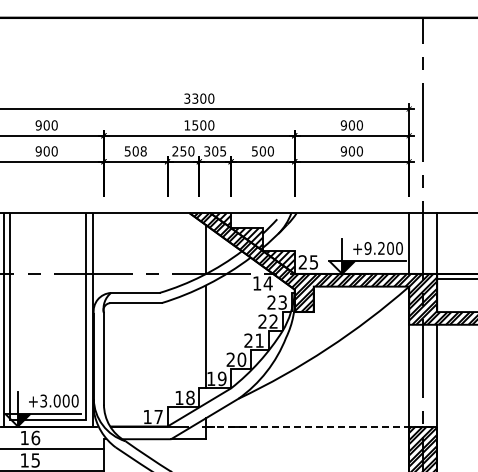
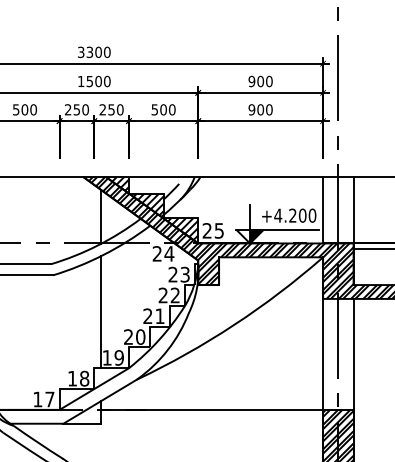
text: (143, 151) -> (33, 109), 508 -> 500
text: (215, 151) -> (111, 109), 305 -> 250
text: (367, 248) -> (277, 215), +9.200 -> +4.200
text: (257, 283) -> (157, 253), 14 -> 24
line: (321, 426) -> (227, 409), dashed -> solid

